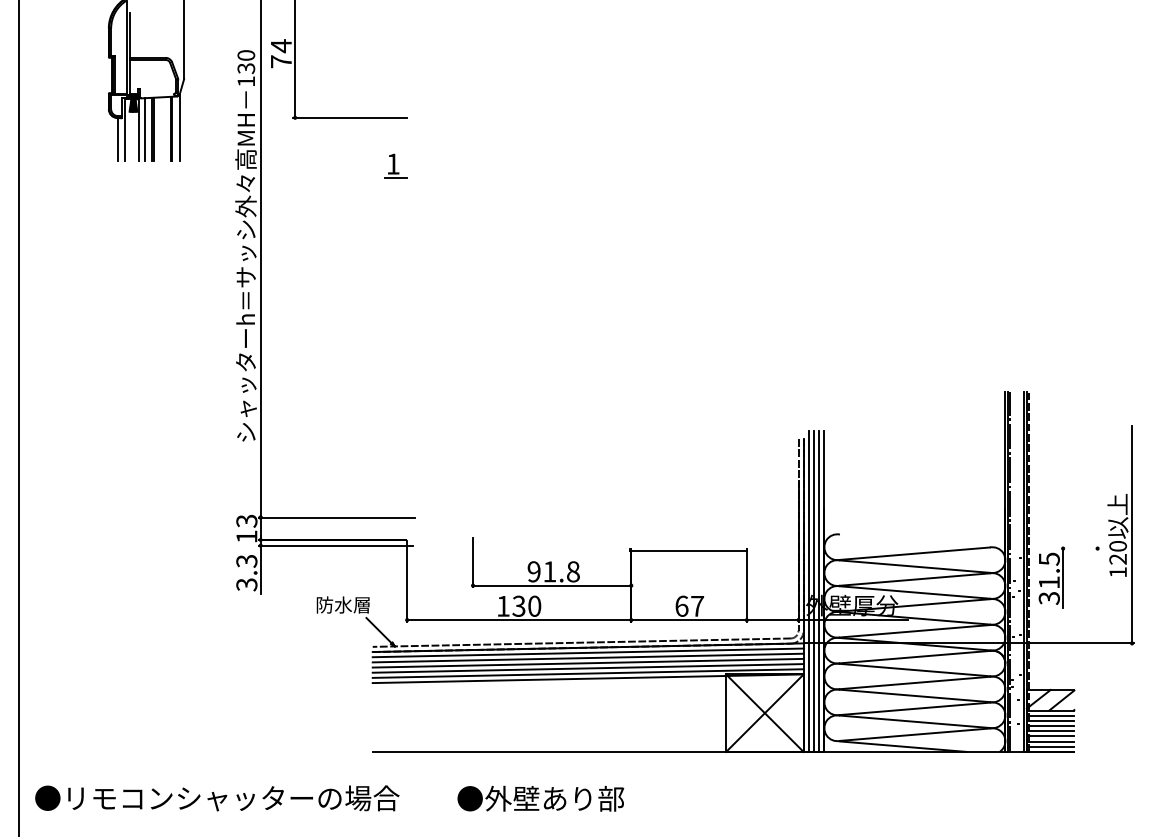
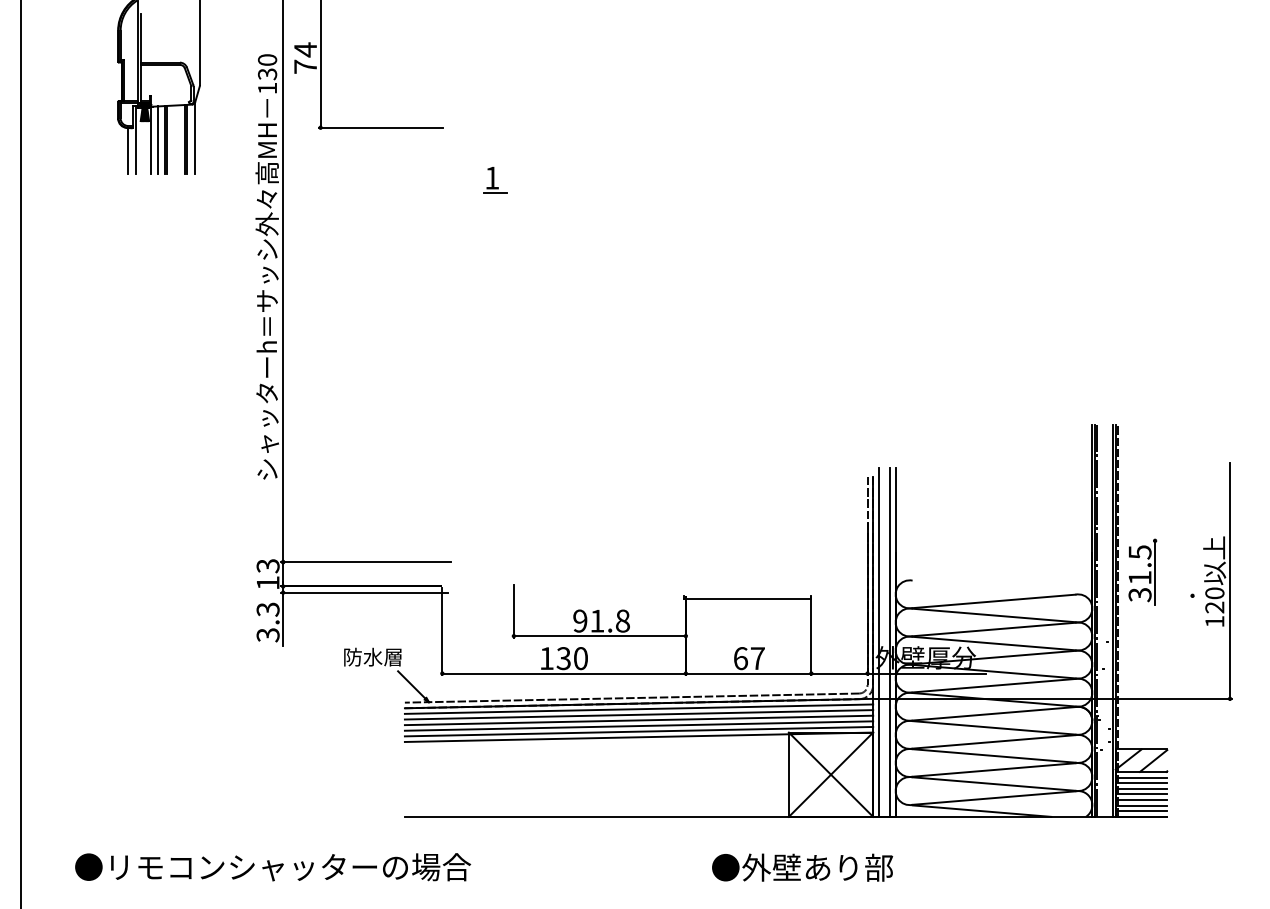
part: (396, 166) -> (495, 180), moved
part: (1051, 576) -> (1142, 571), moved
line: (814, 591) -> (884, 642), removed
text: (217, 798) -> (273, 867), moved
text: (540, 798) -> (802, 867), moved

